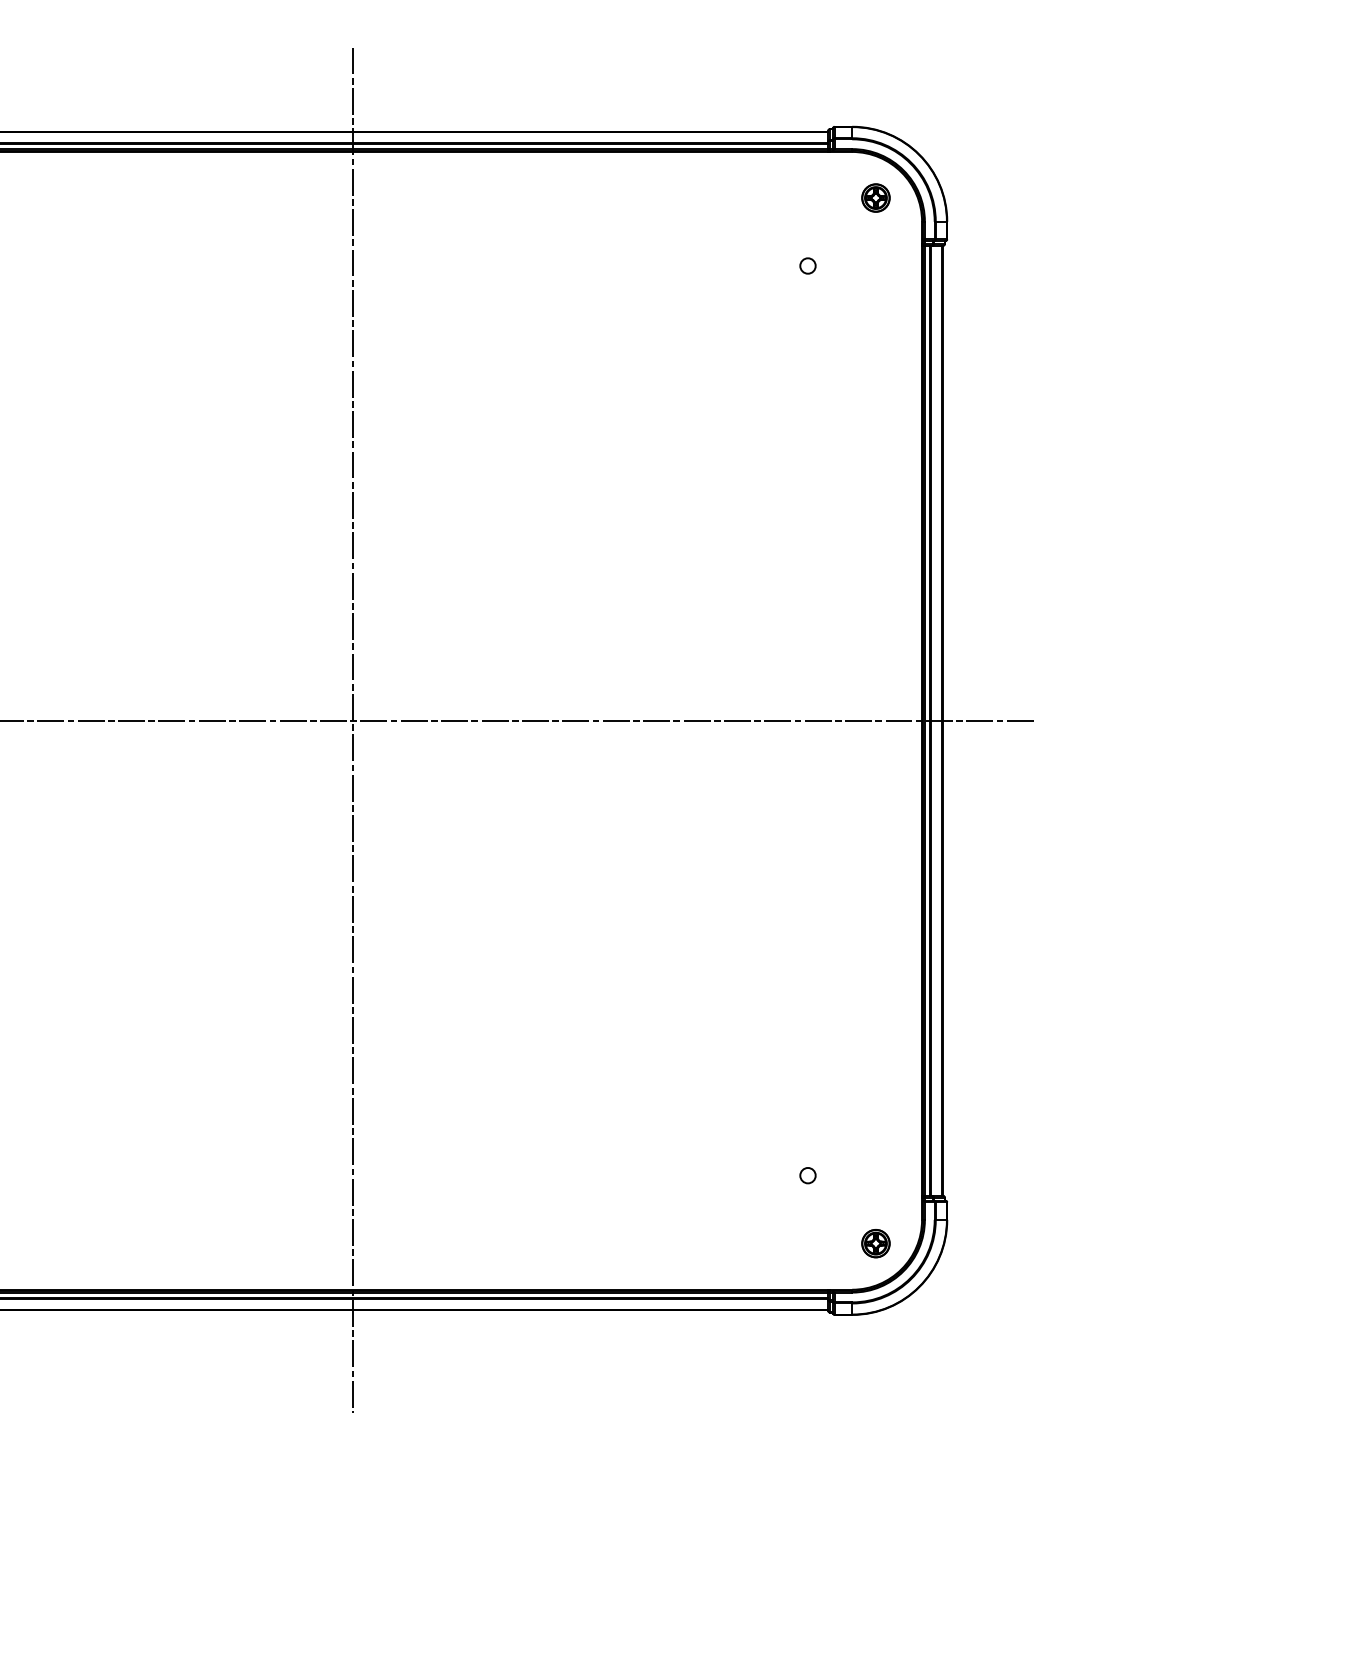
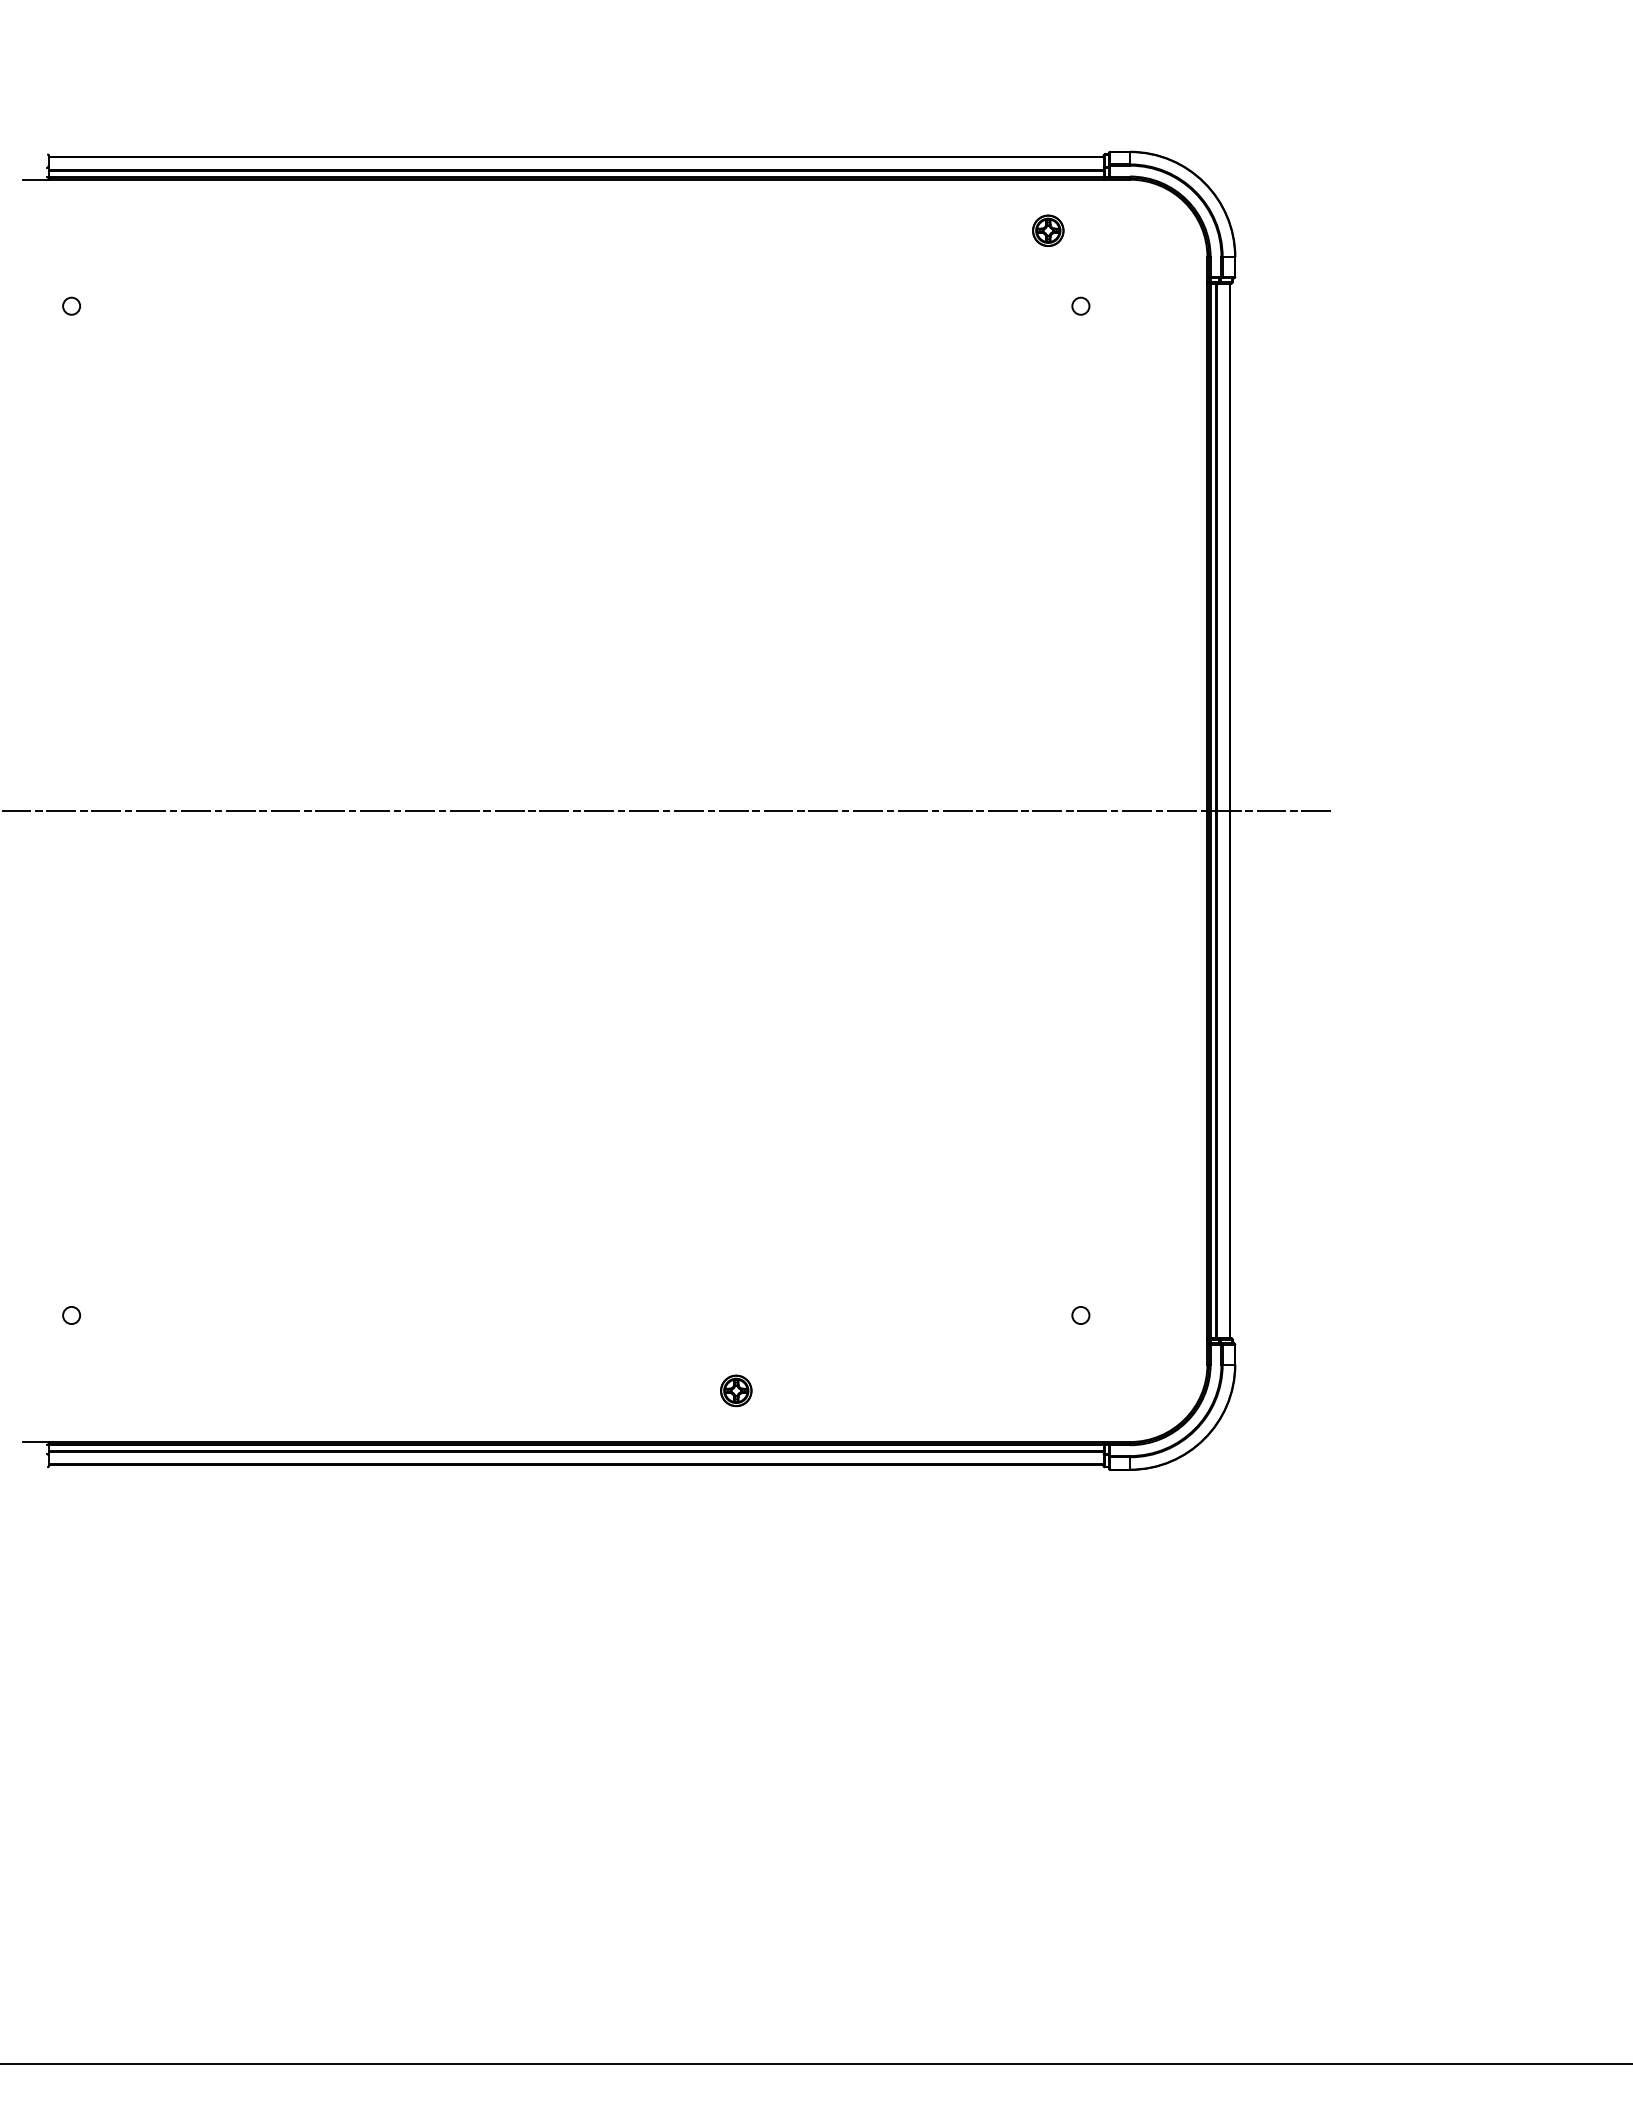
part: (876, 197) -> (1048, 230), moved
line: (353, 729) -> (576, 820), removed
part: (876, 1243) -> (736, 1390), moved

